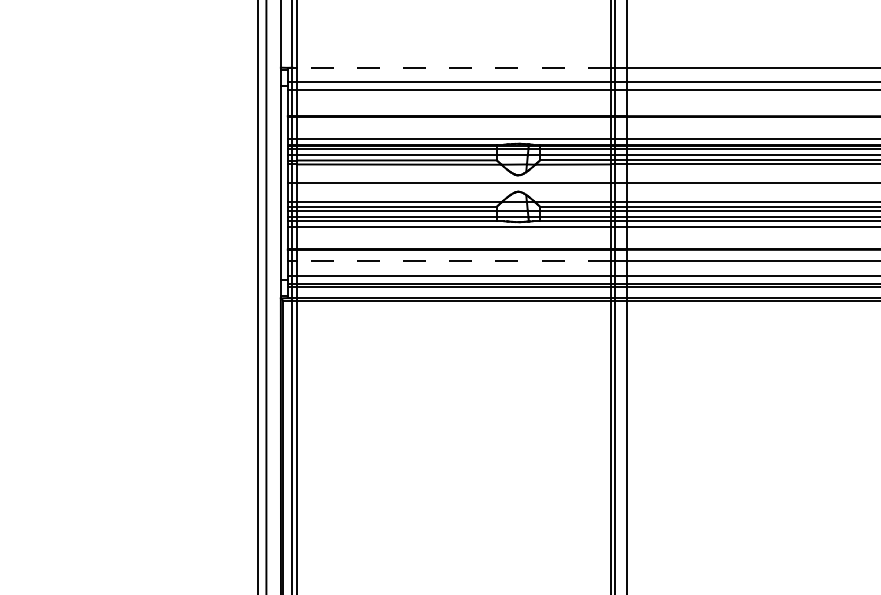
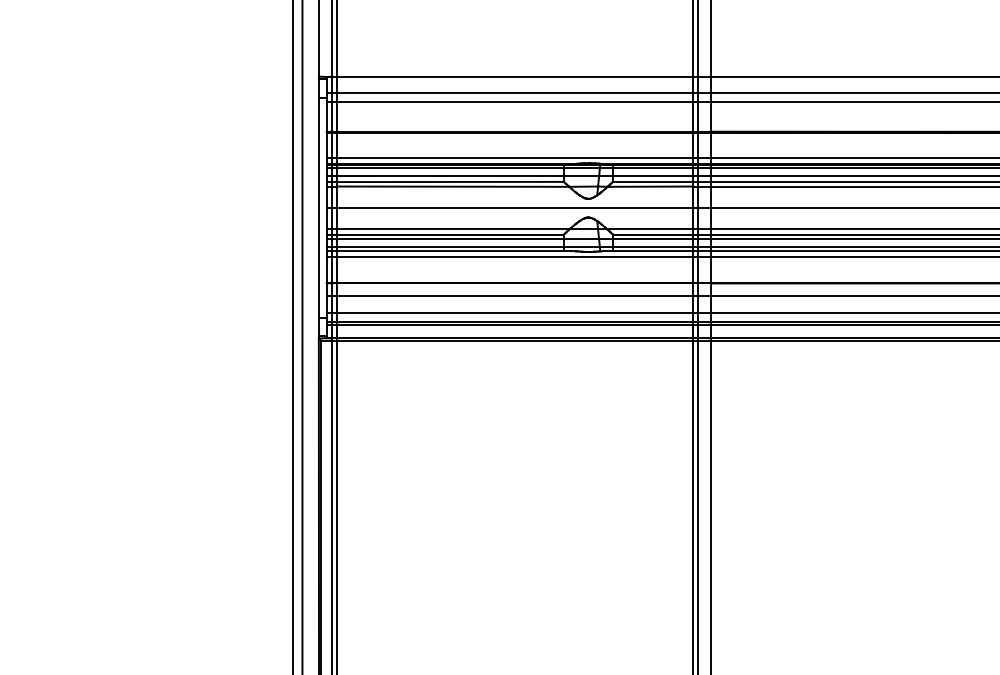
line: (454, 67) -> (515, 76), dashed -> solid
line: (454, 260) -> (515, 295), dashed -> solid

